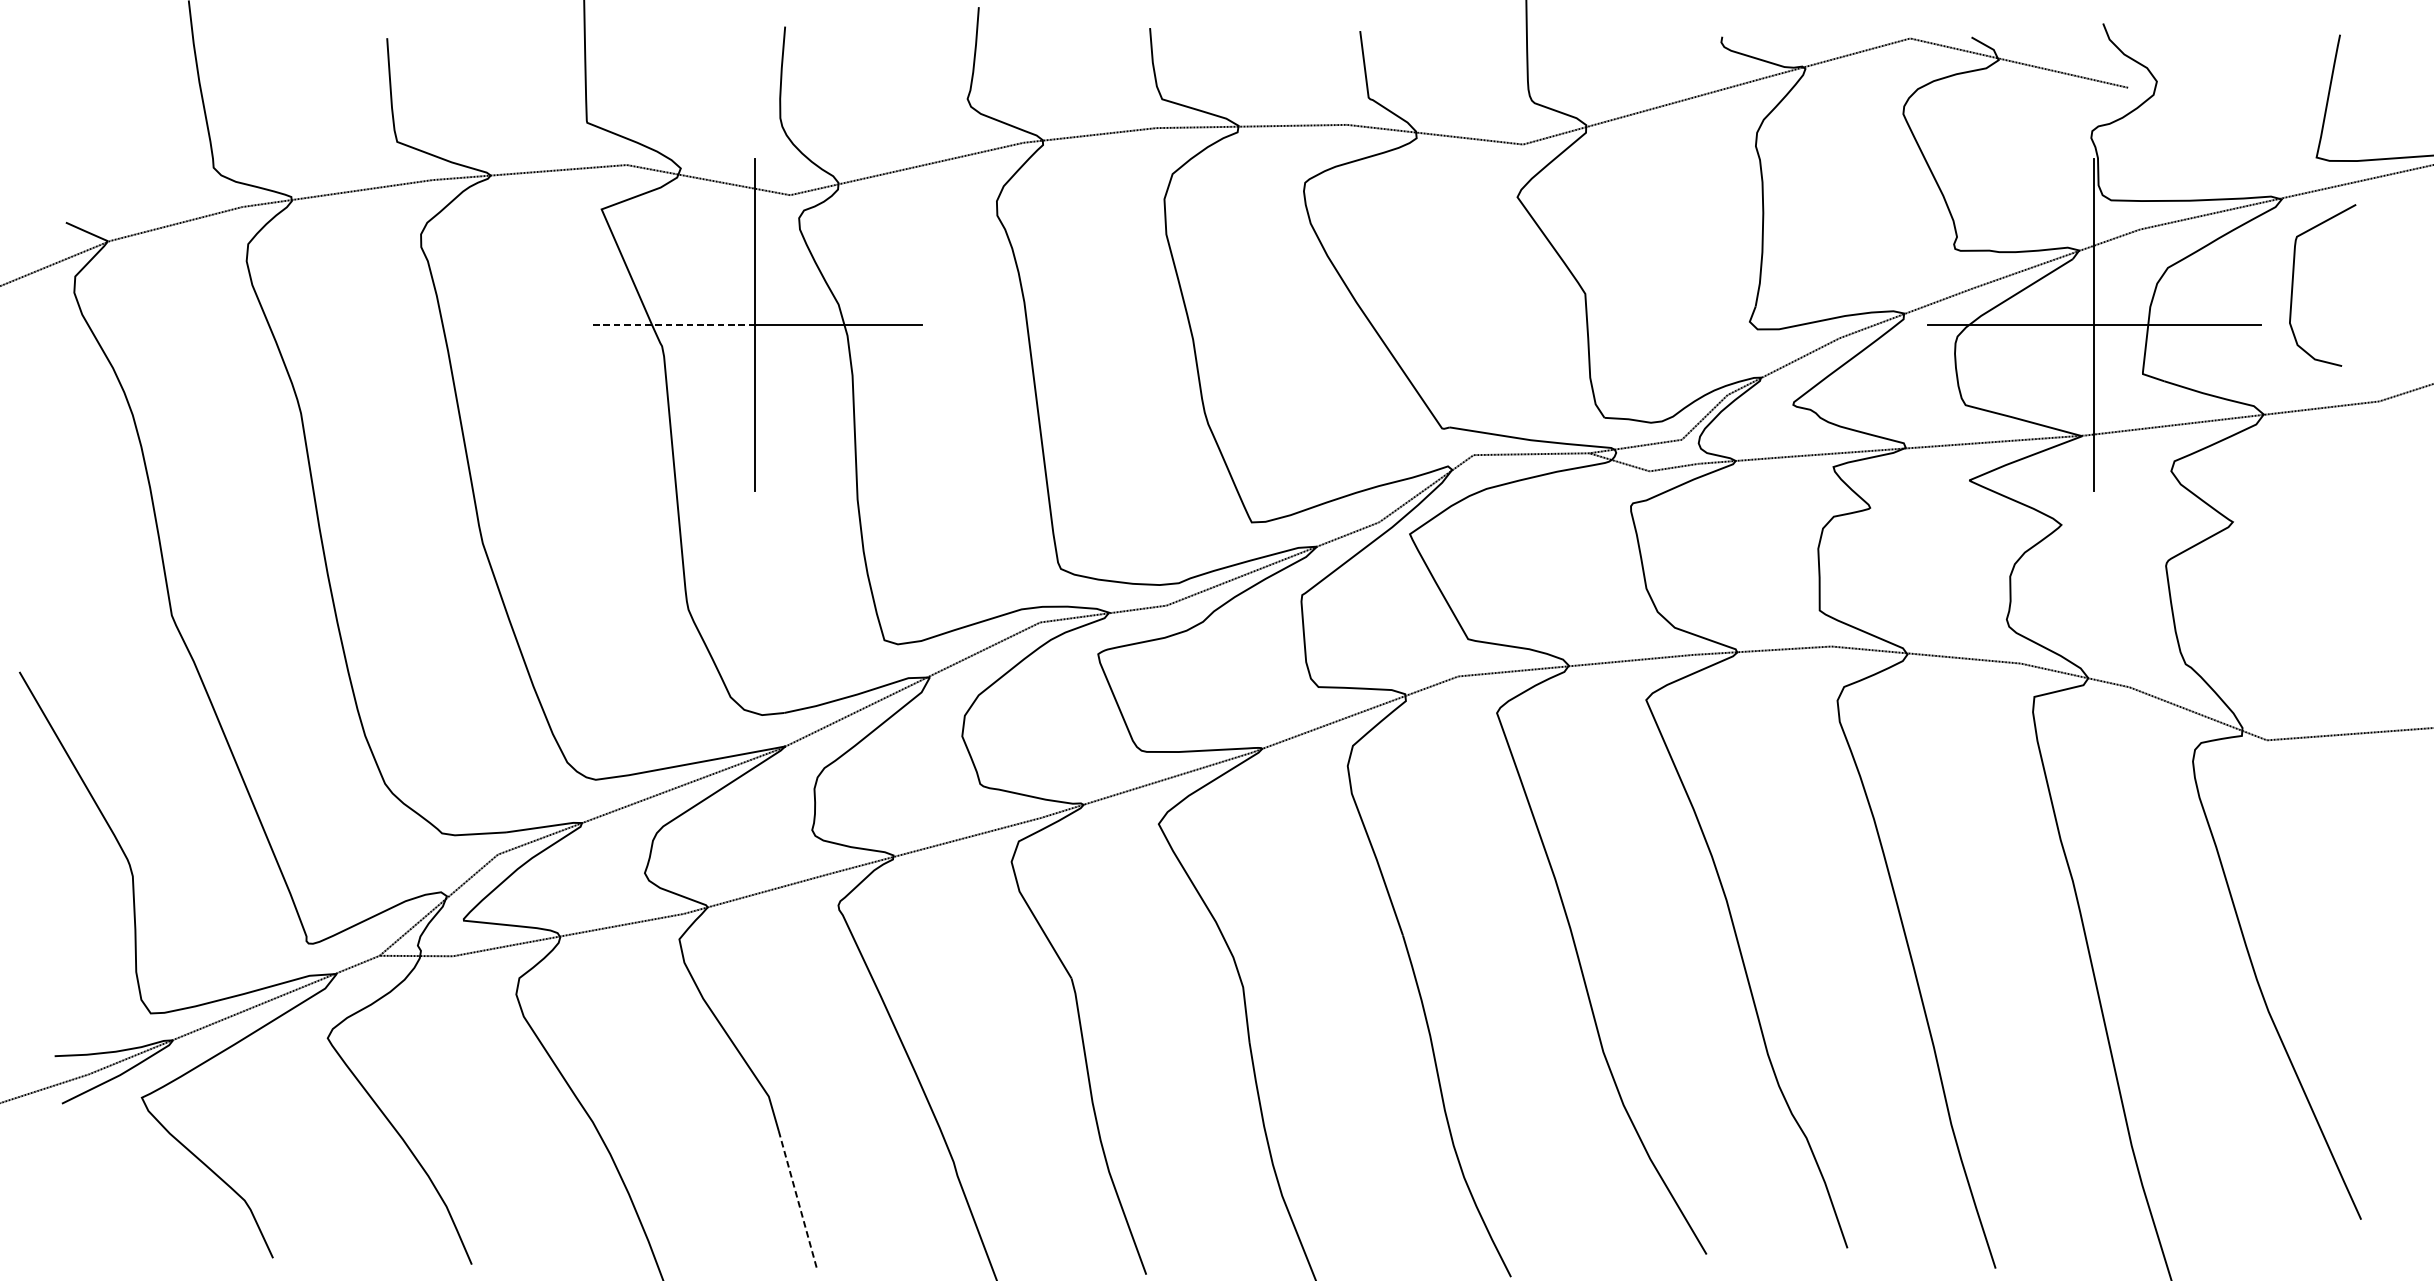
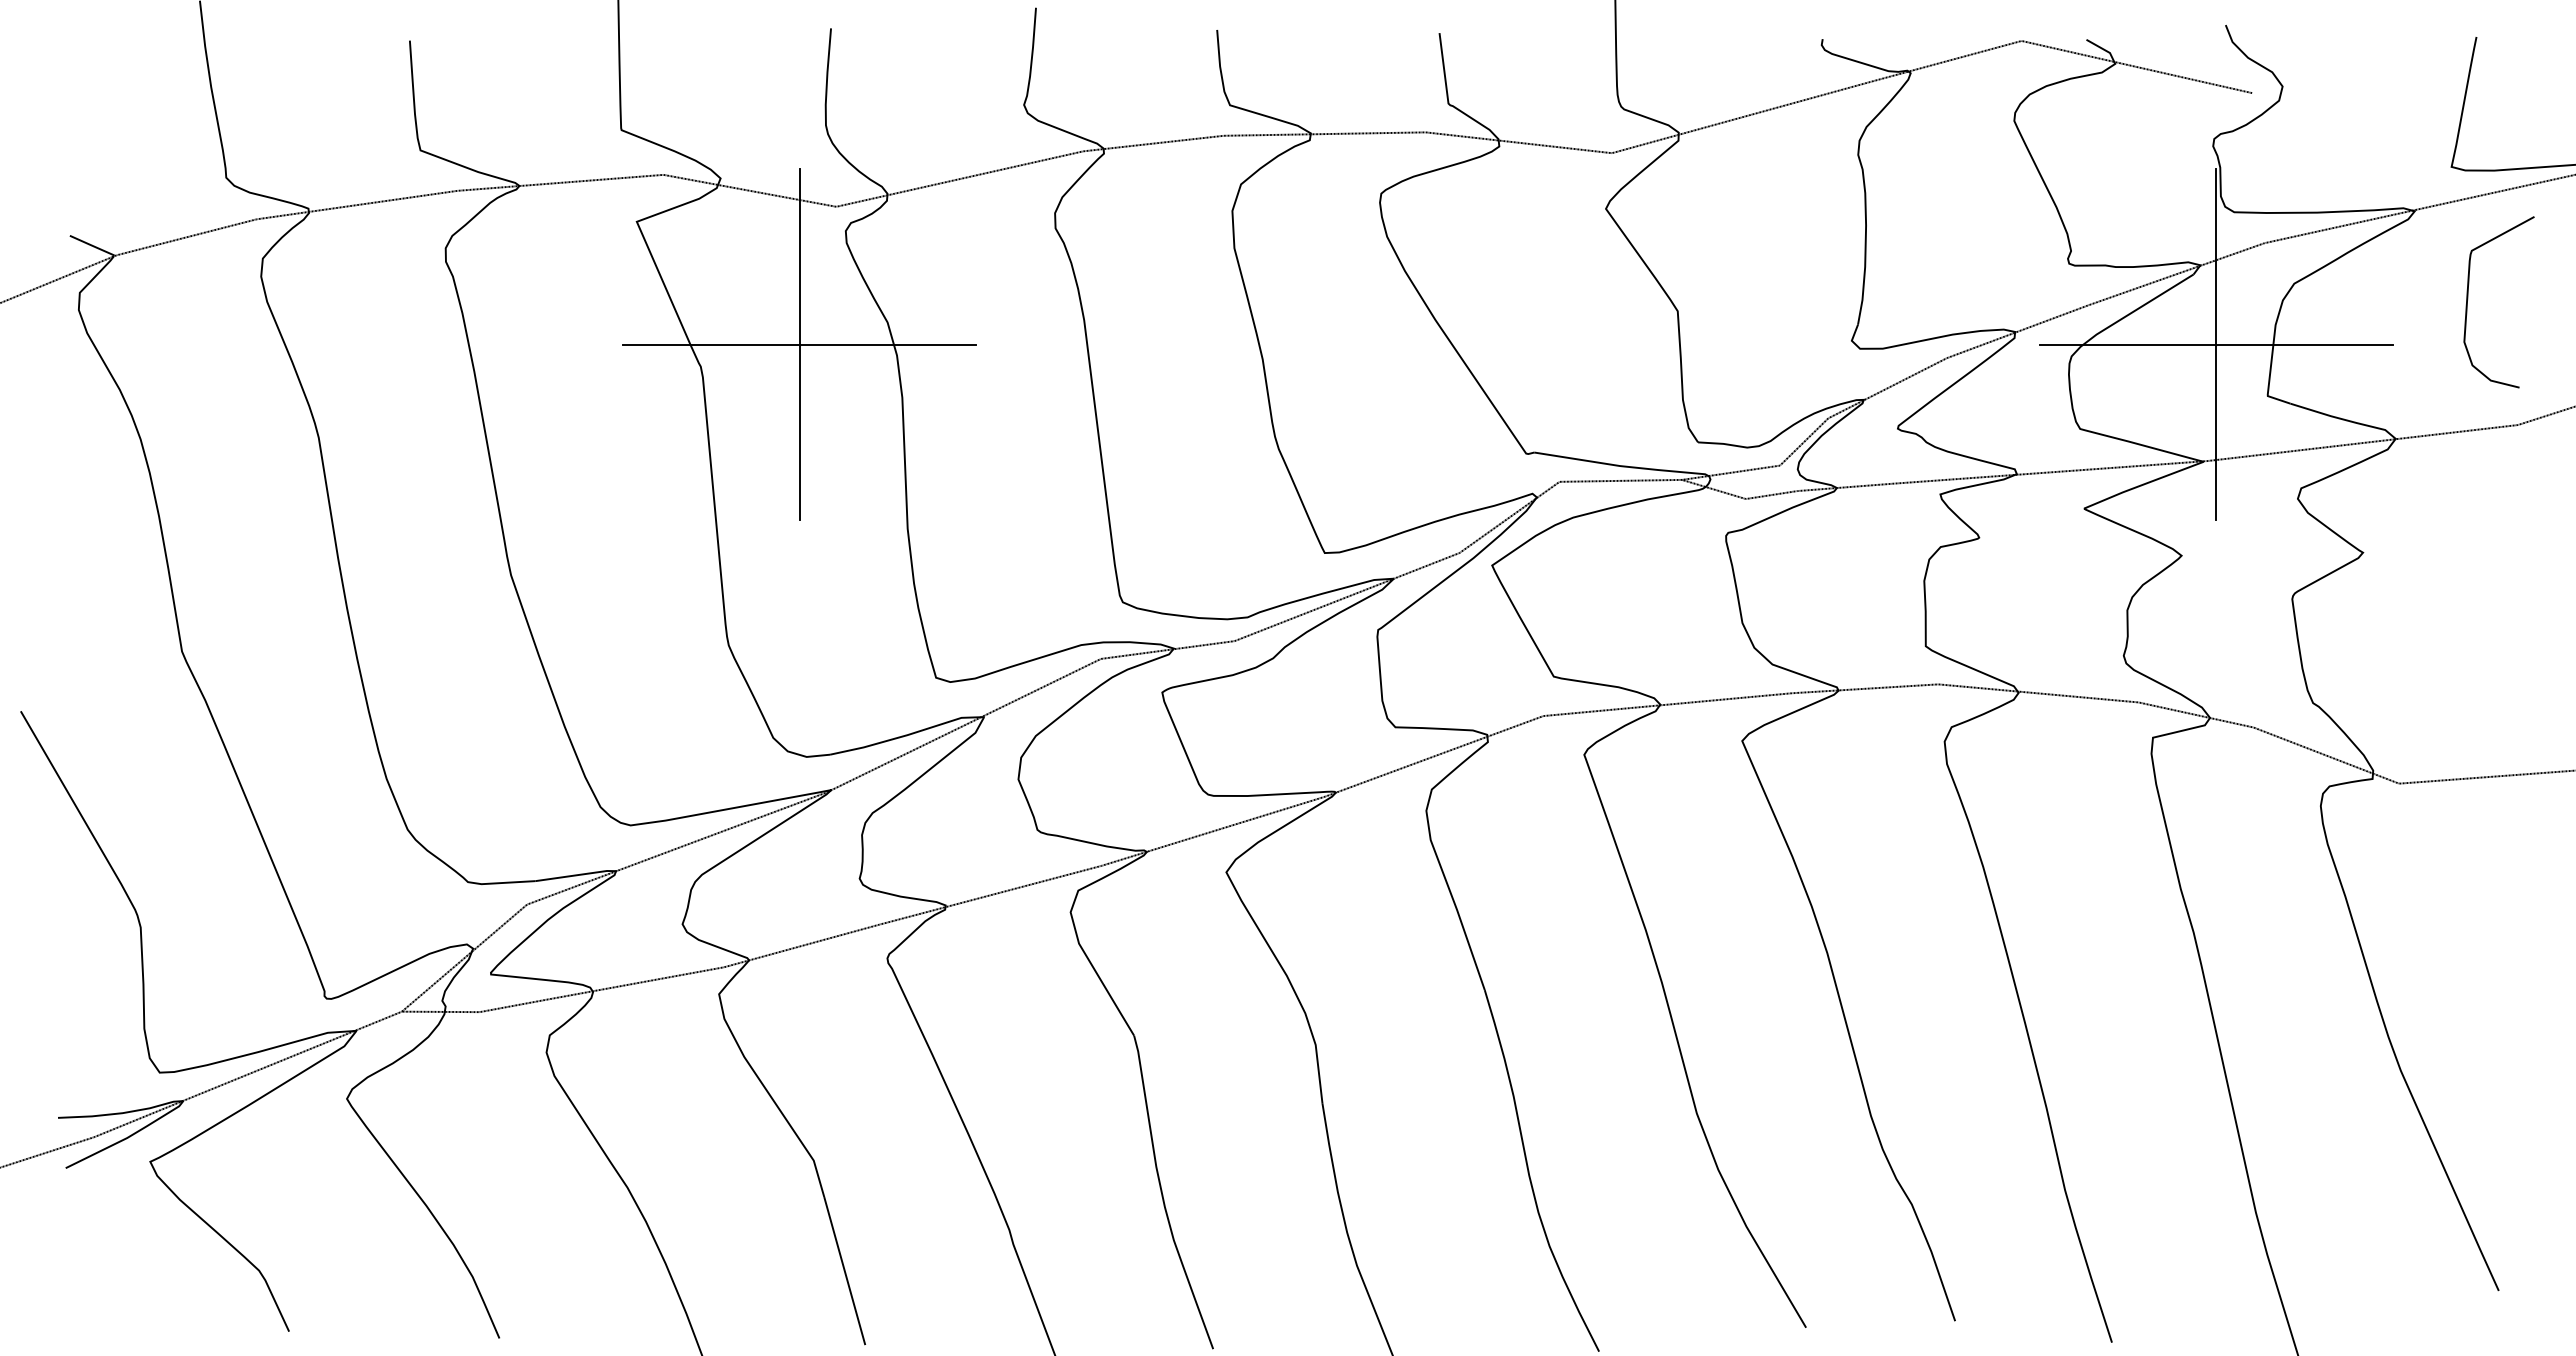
curve: (2293, 282) -> (2468, 299), moved
line: (671, 325) -> (710, 344), dashed -> solid
line: (797, 1201) -> (844, 1271), dashed -> solid

